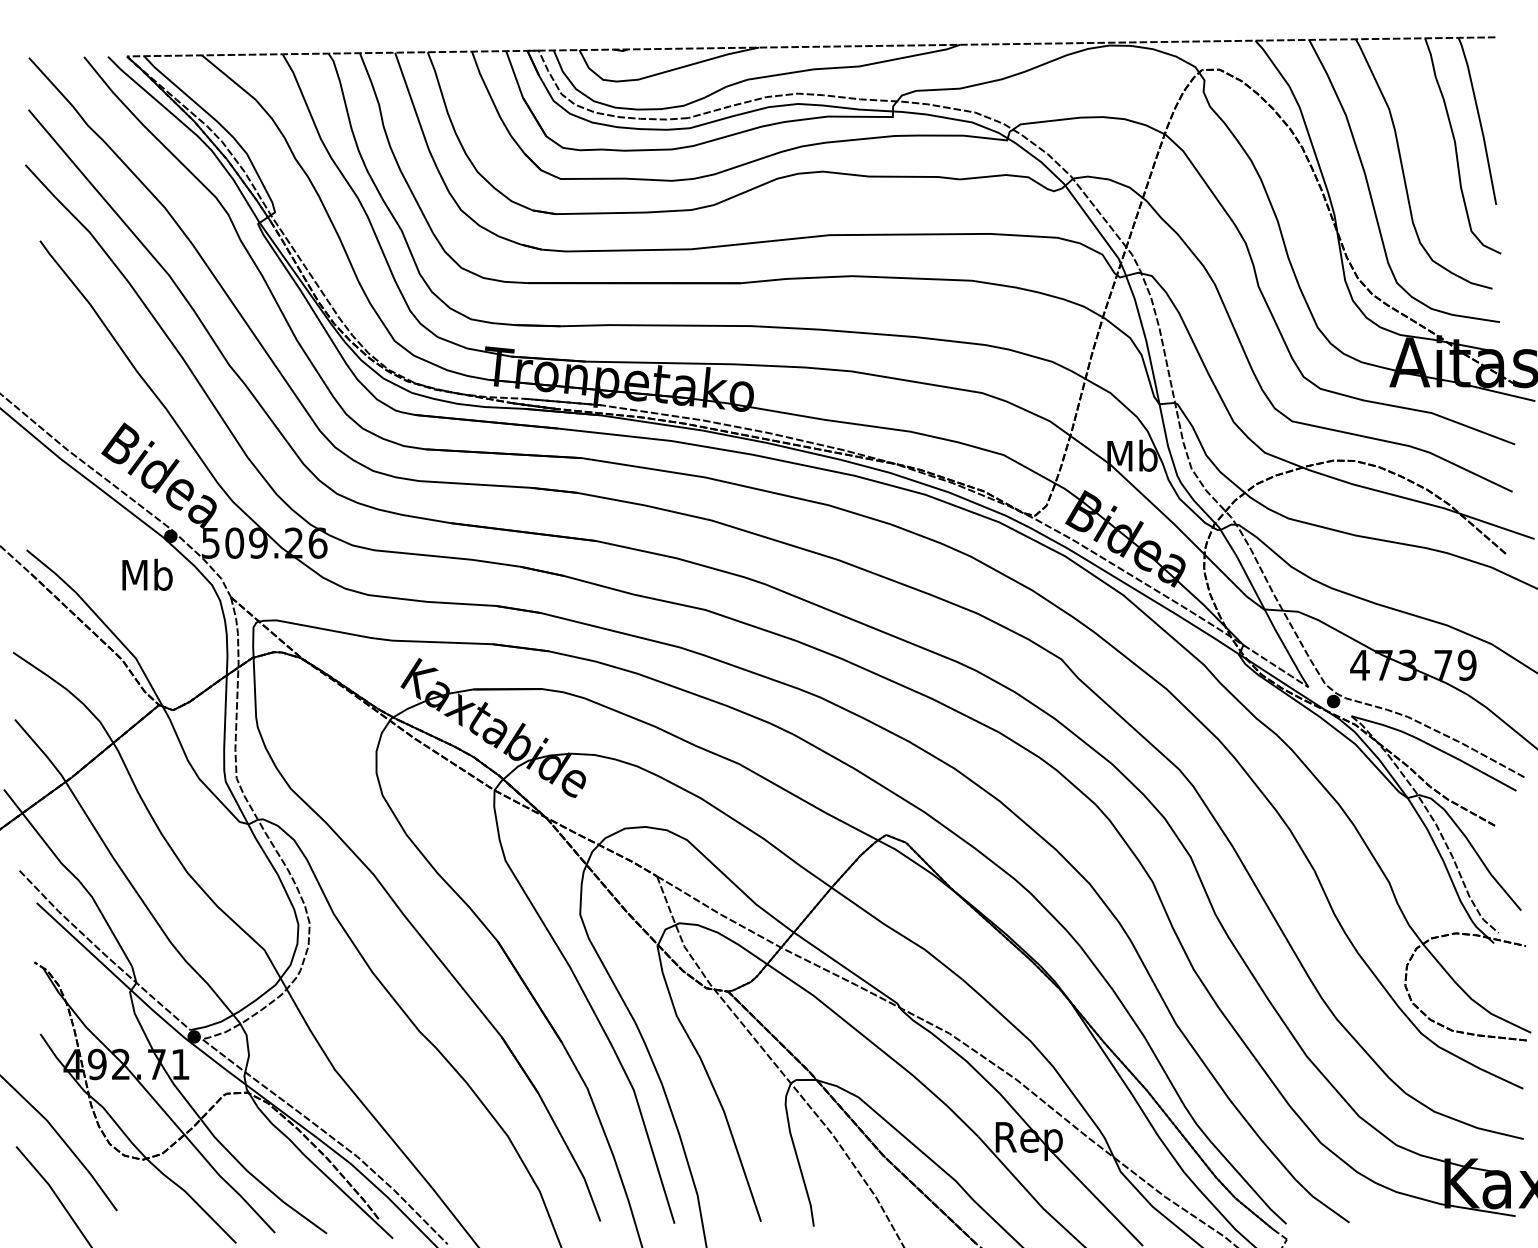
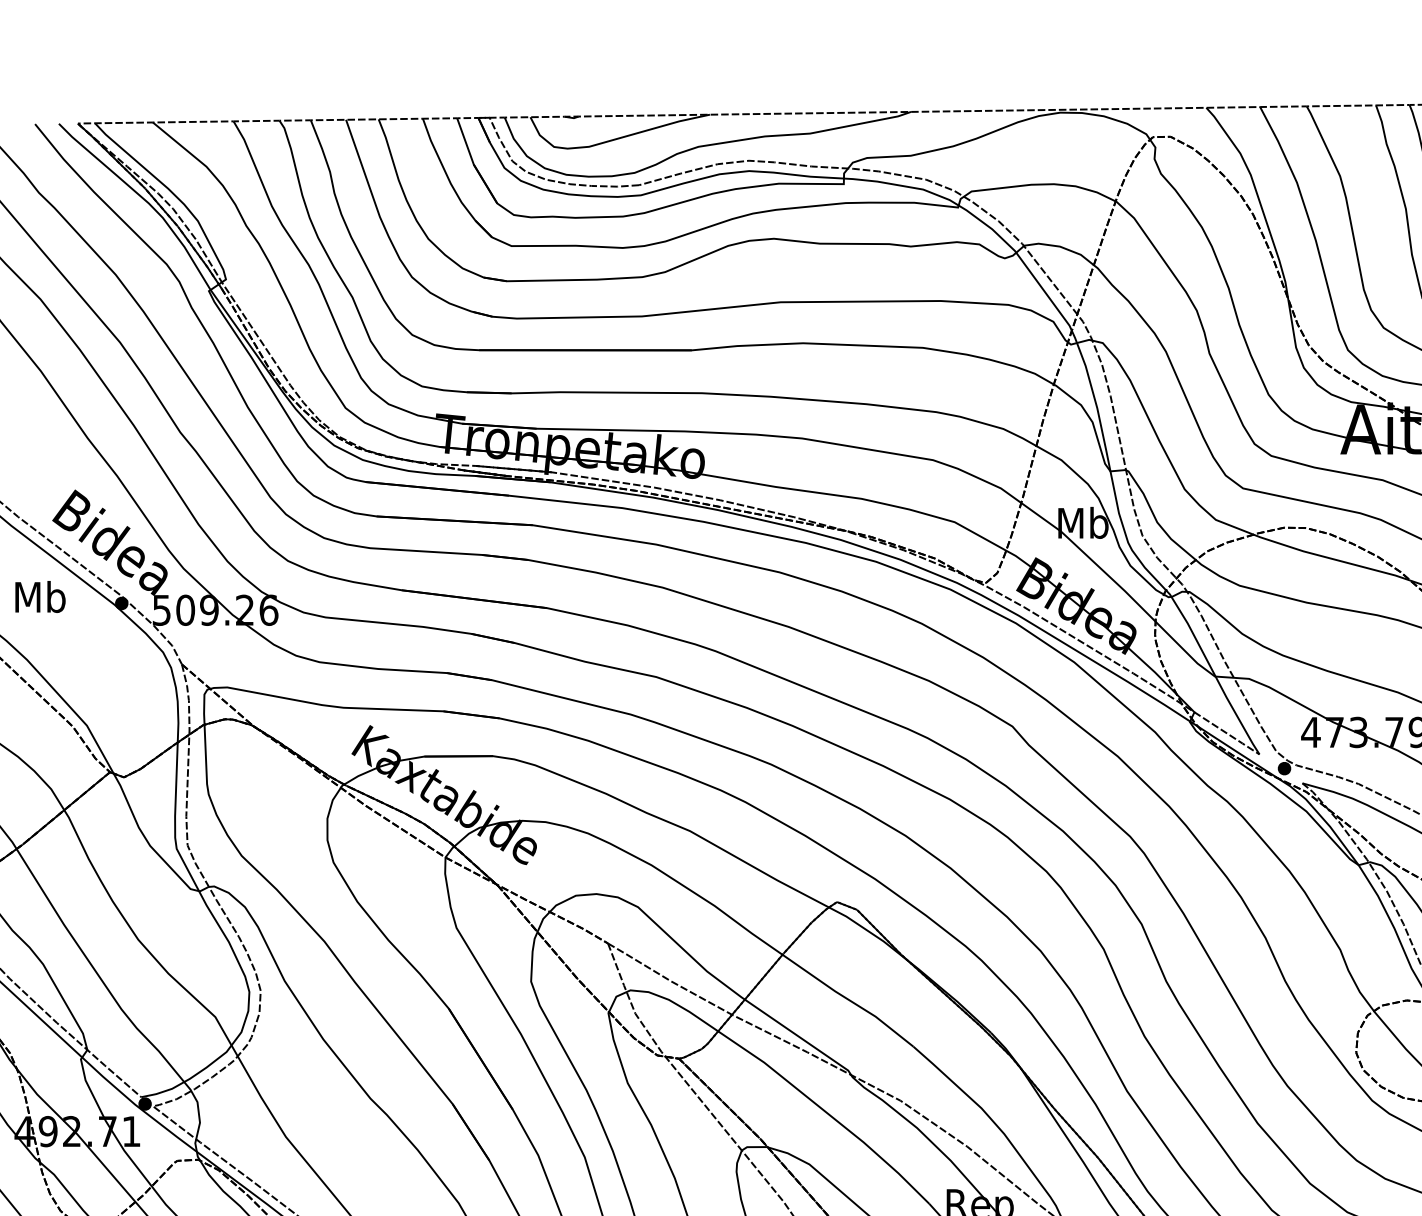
text: (147, 574) -> (40, 596), moved

